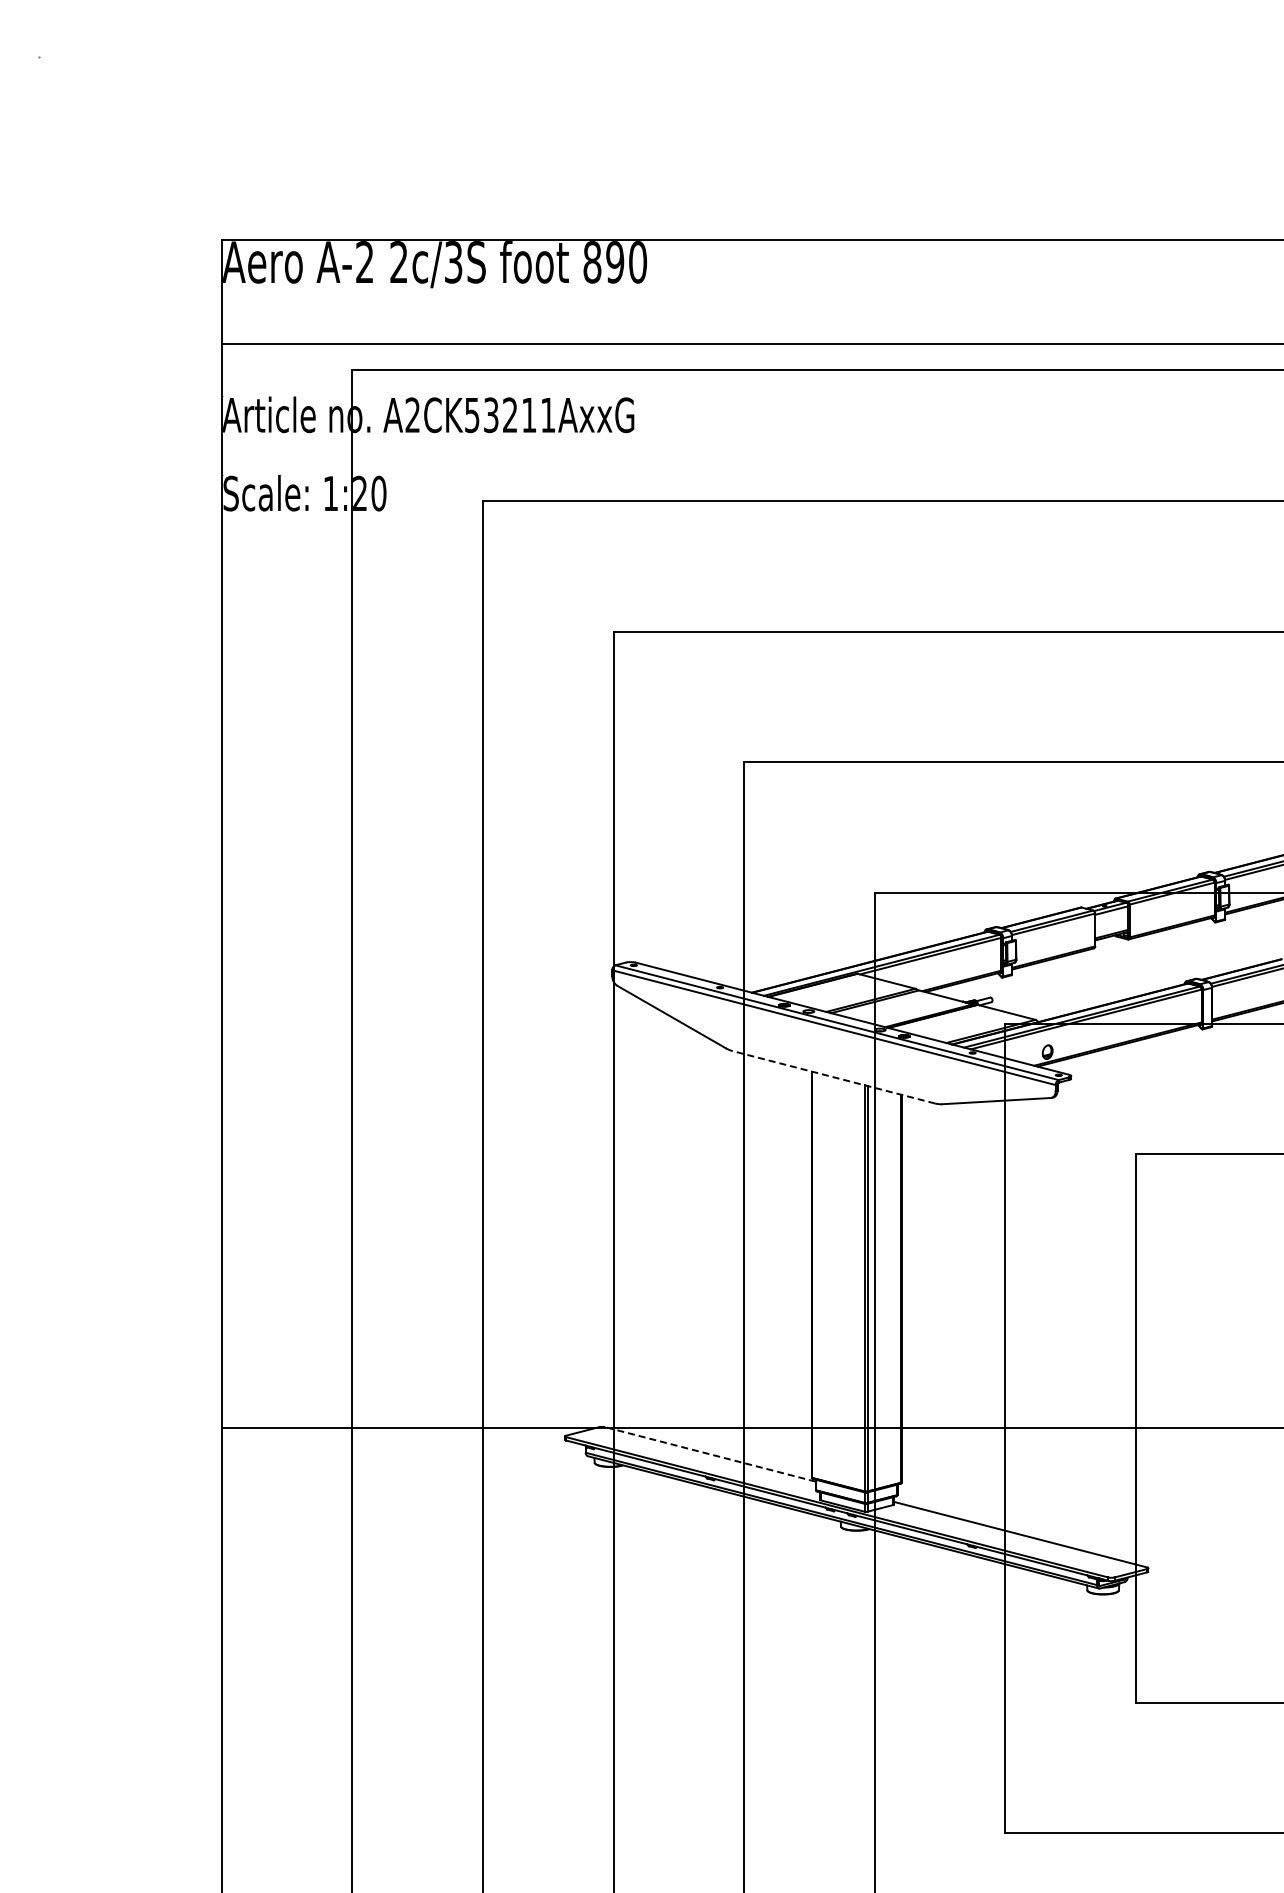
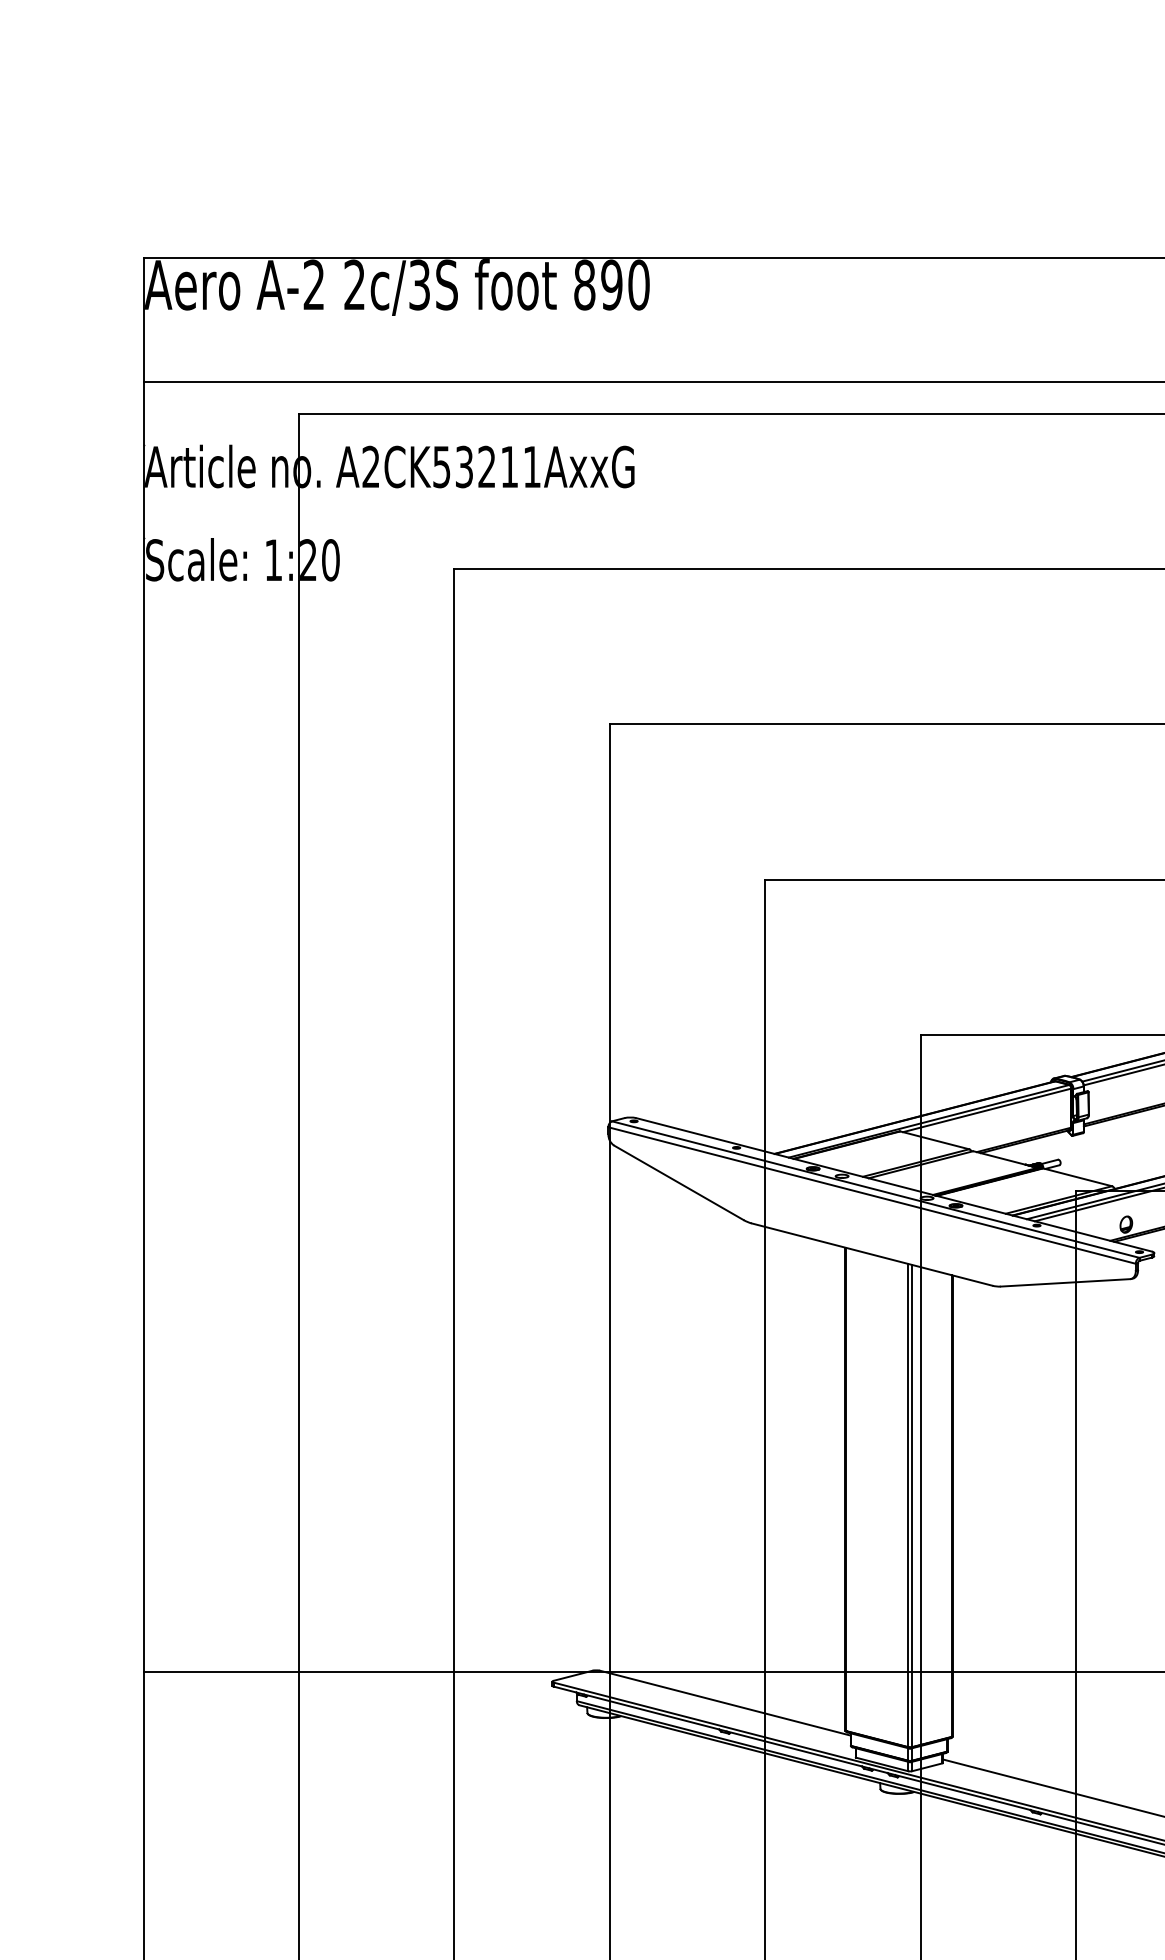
line: (834, 1077) -> (872, 1254), dashed -> solid
line: (710, 1454) -> (725, 1703), dashed -> solid

